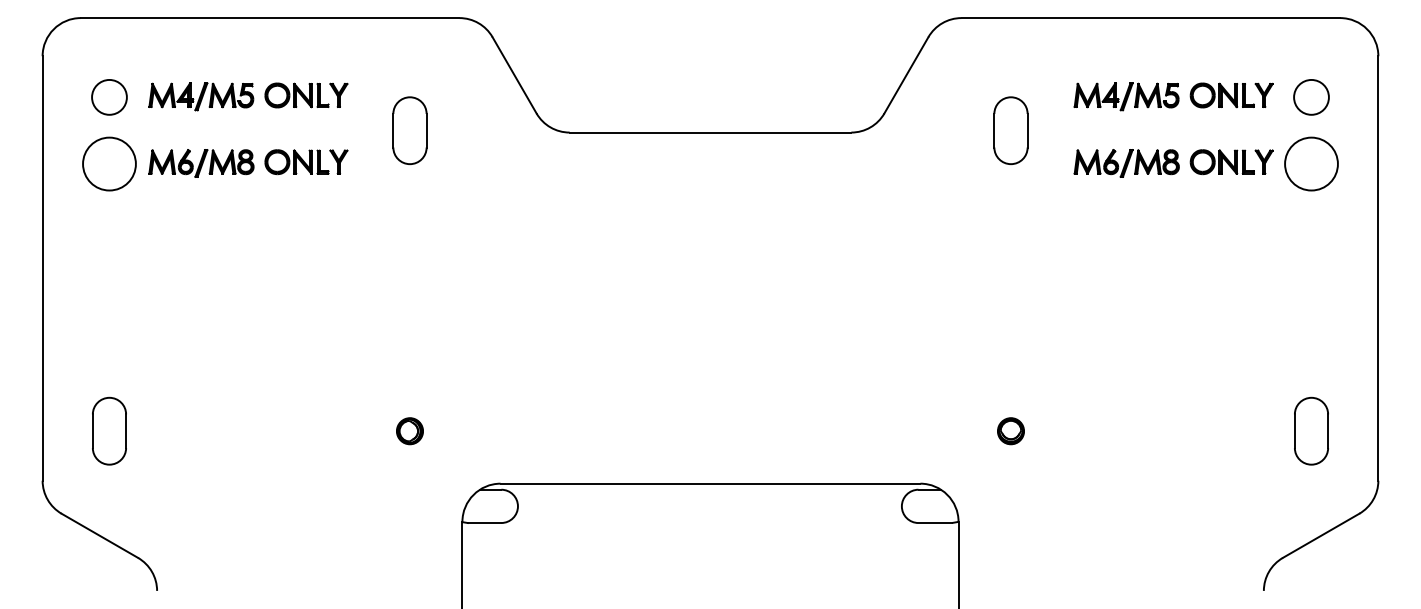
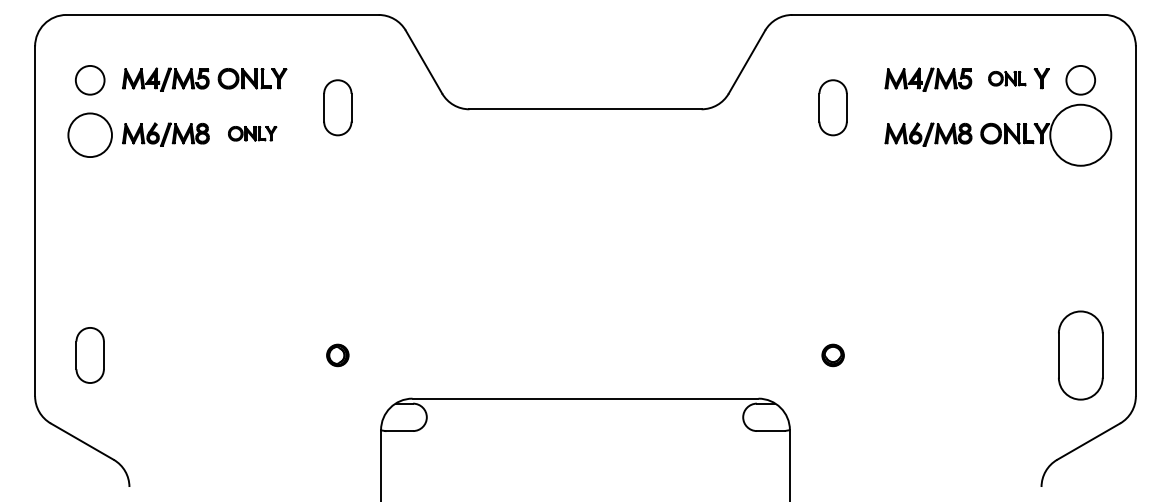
part: (1221, 95) -> (1006, 78), size x0.7
part: (306, 162) -> (252, 133), size x0.7
circle: (1311, 163) -> (1080, 134), size x1.4
part: (1311, 430) -> (1080, 354), size x1.6

